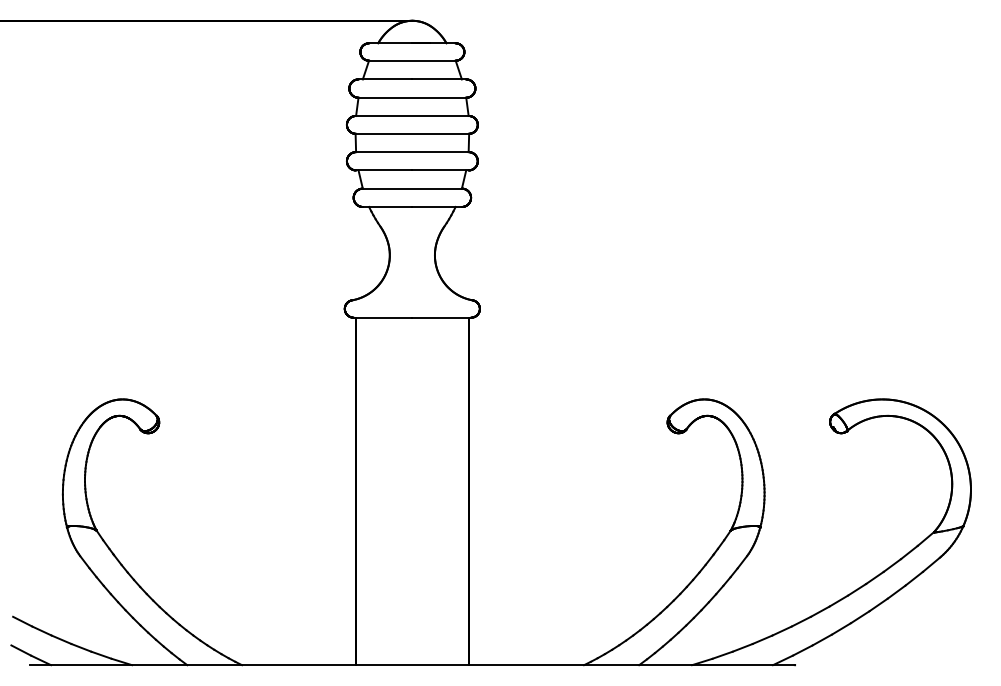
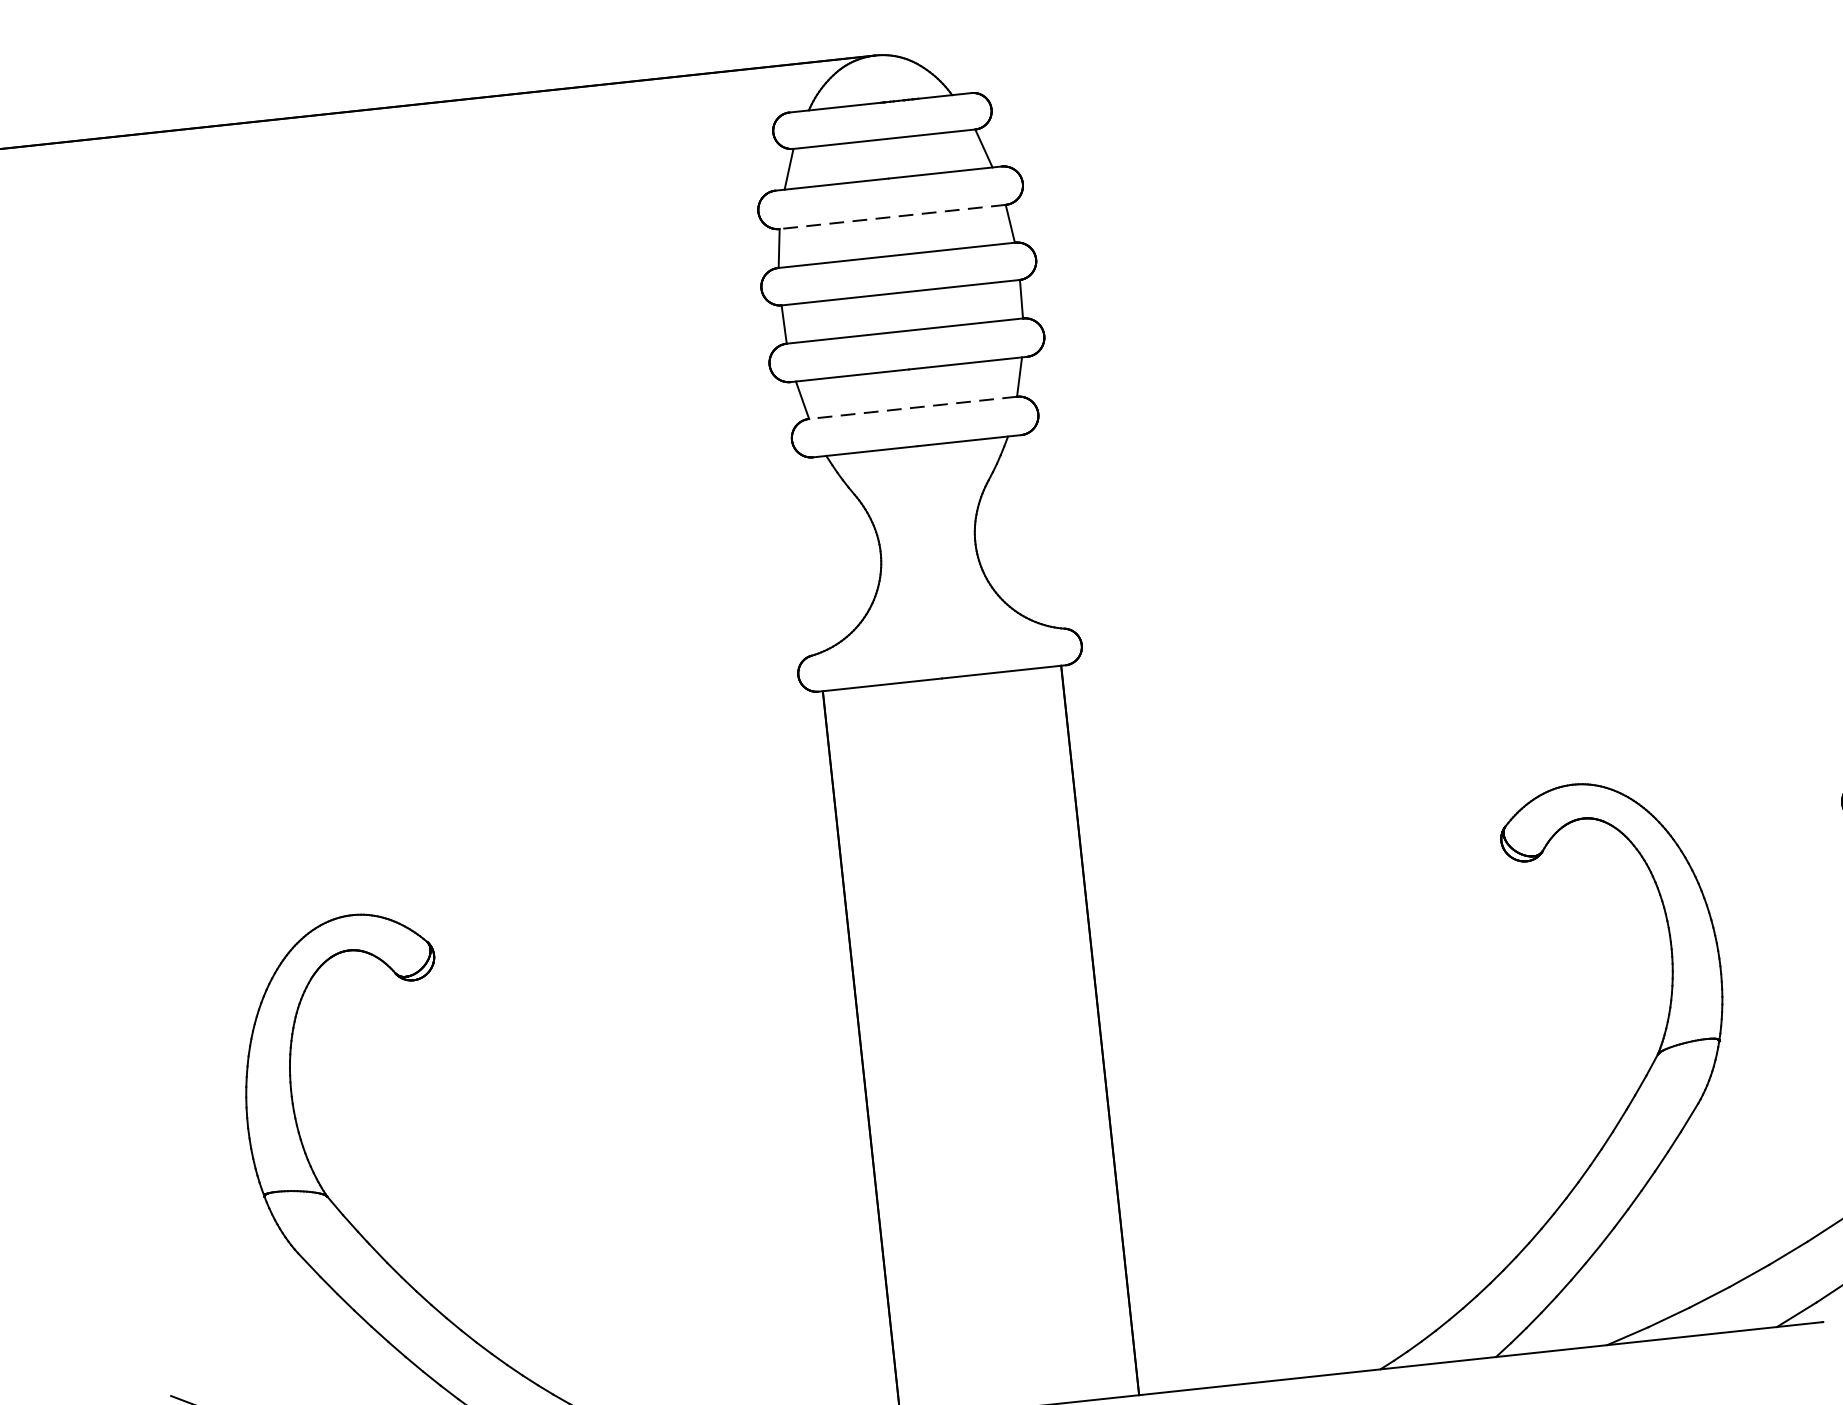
line: (412, 97) -> (892, 216), solid -> dashed
line: (412, 188) -> (913, 407), solid -> dashed

